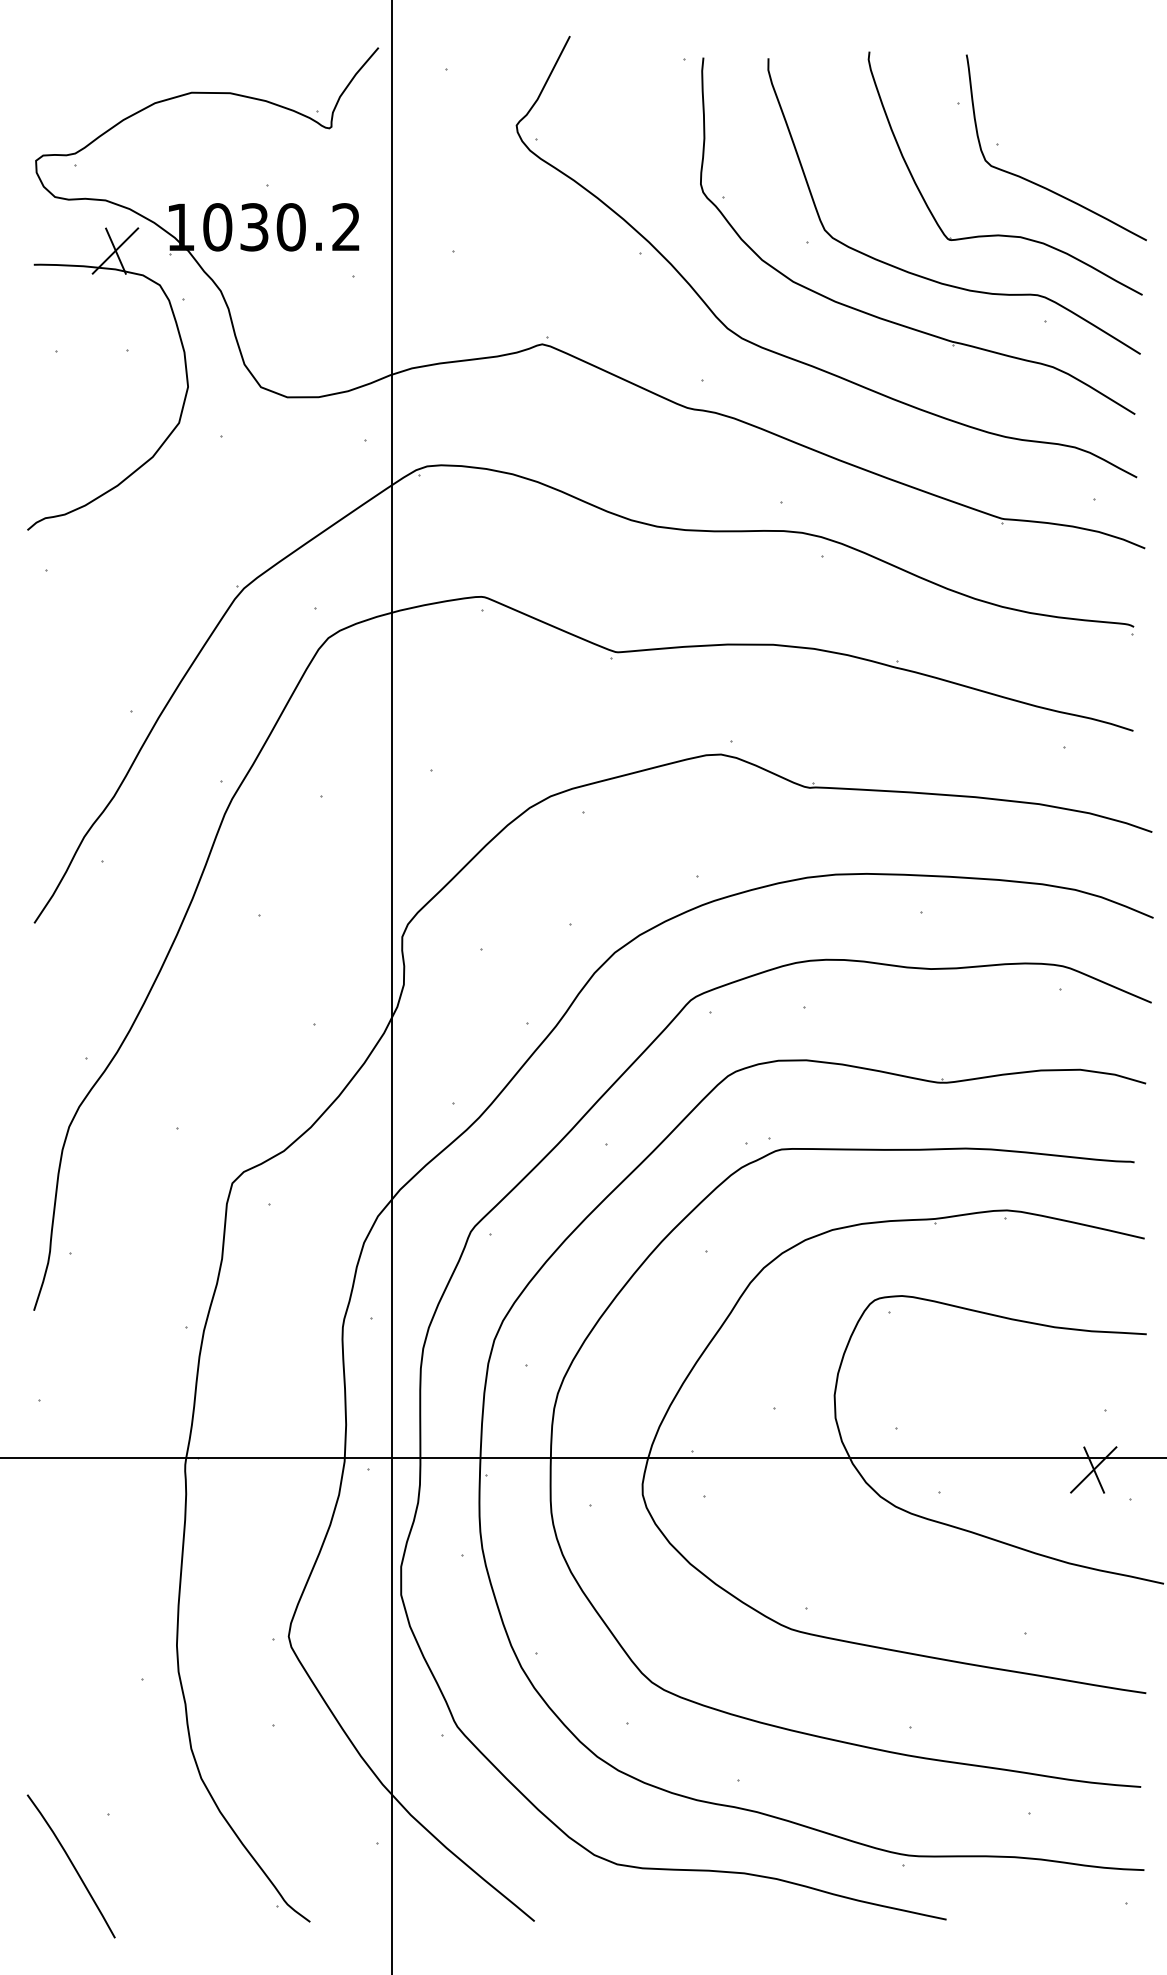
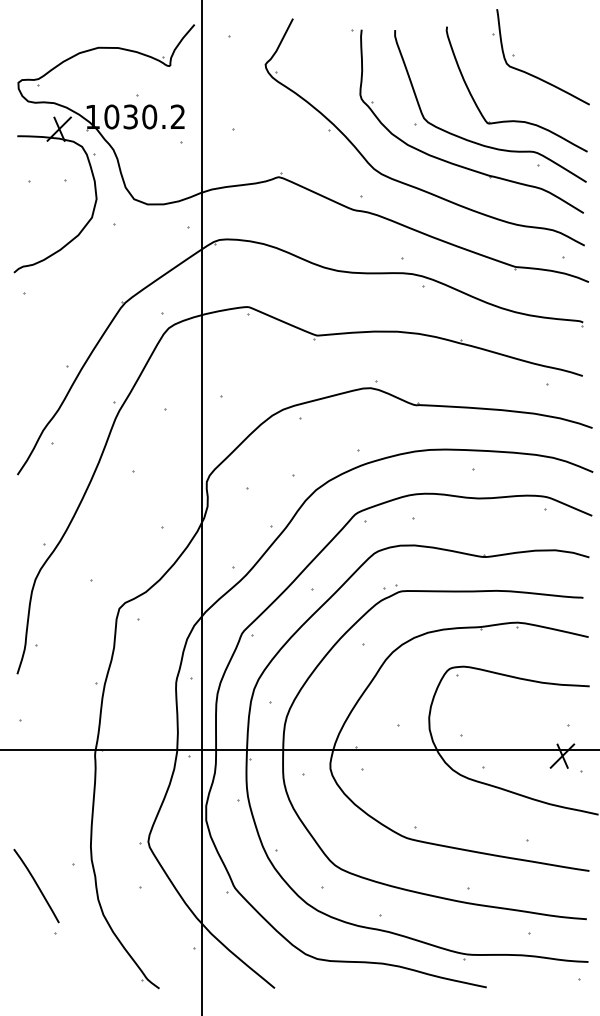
part: (1035, 181) -> (532, 74), moved
curve: (71, 1865) -> (36, 885), moved

